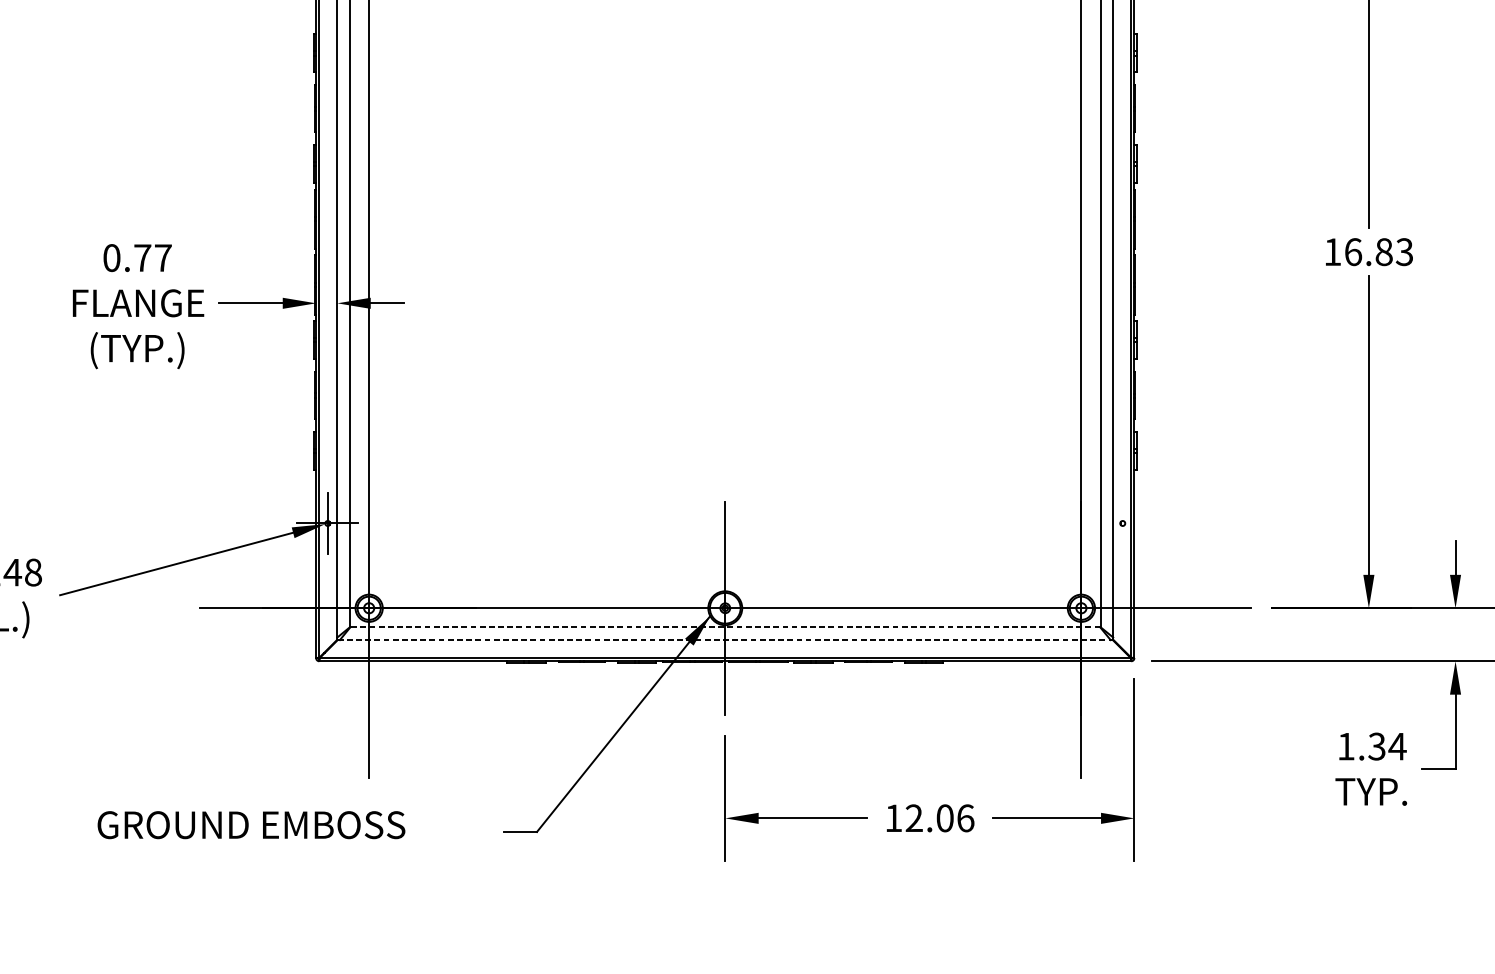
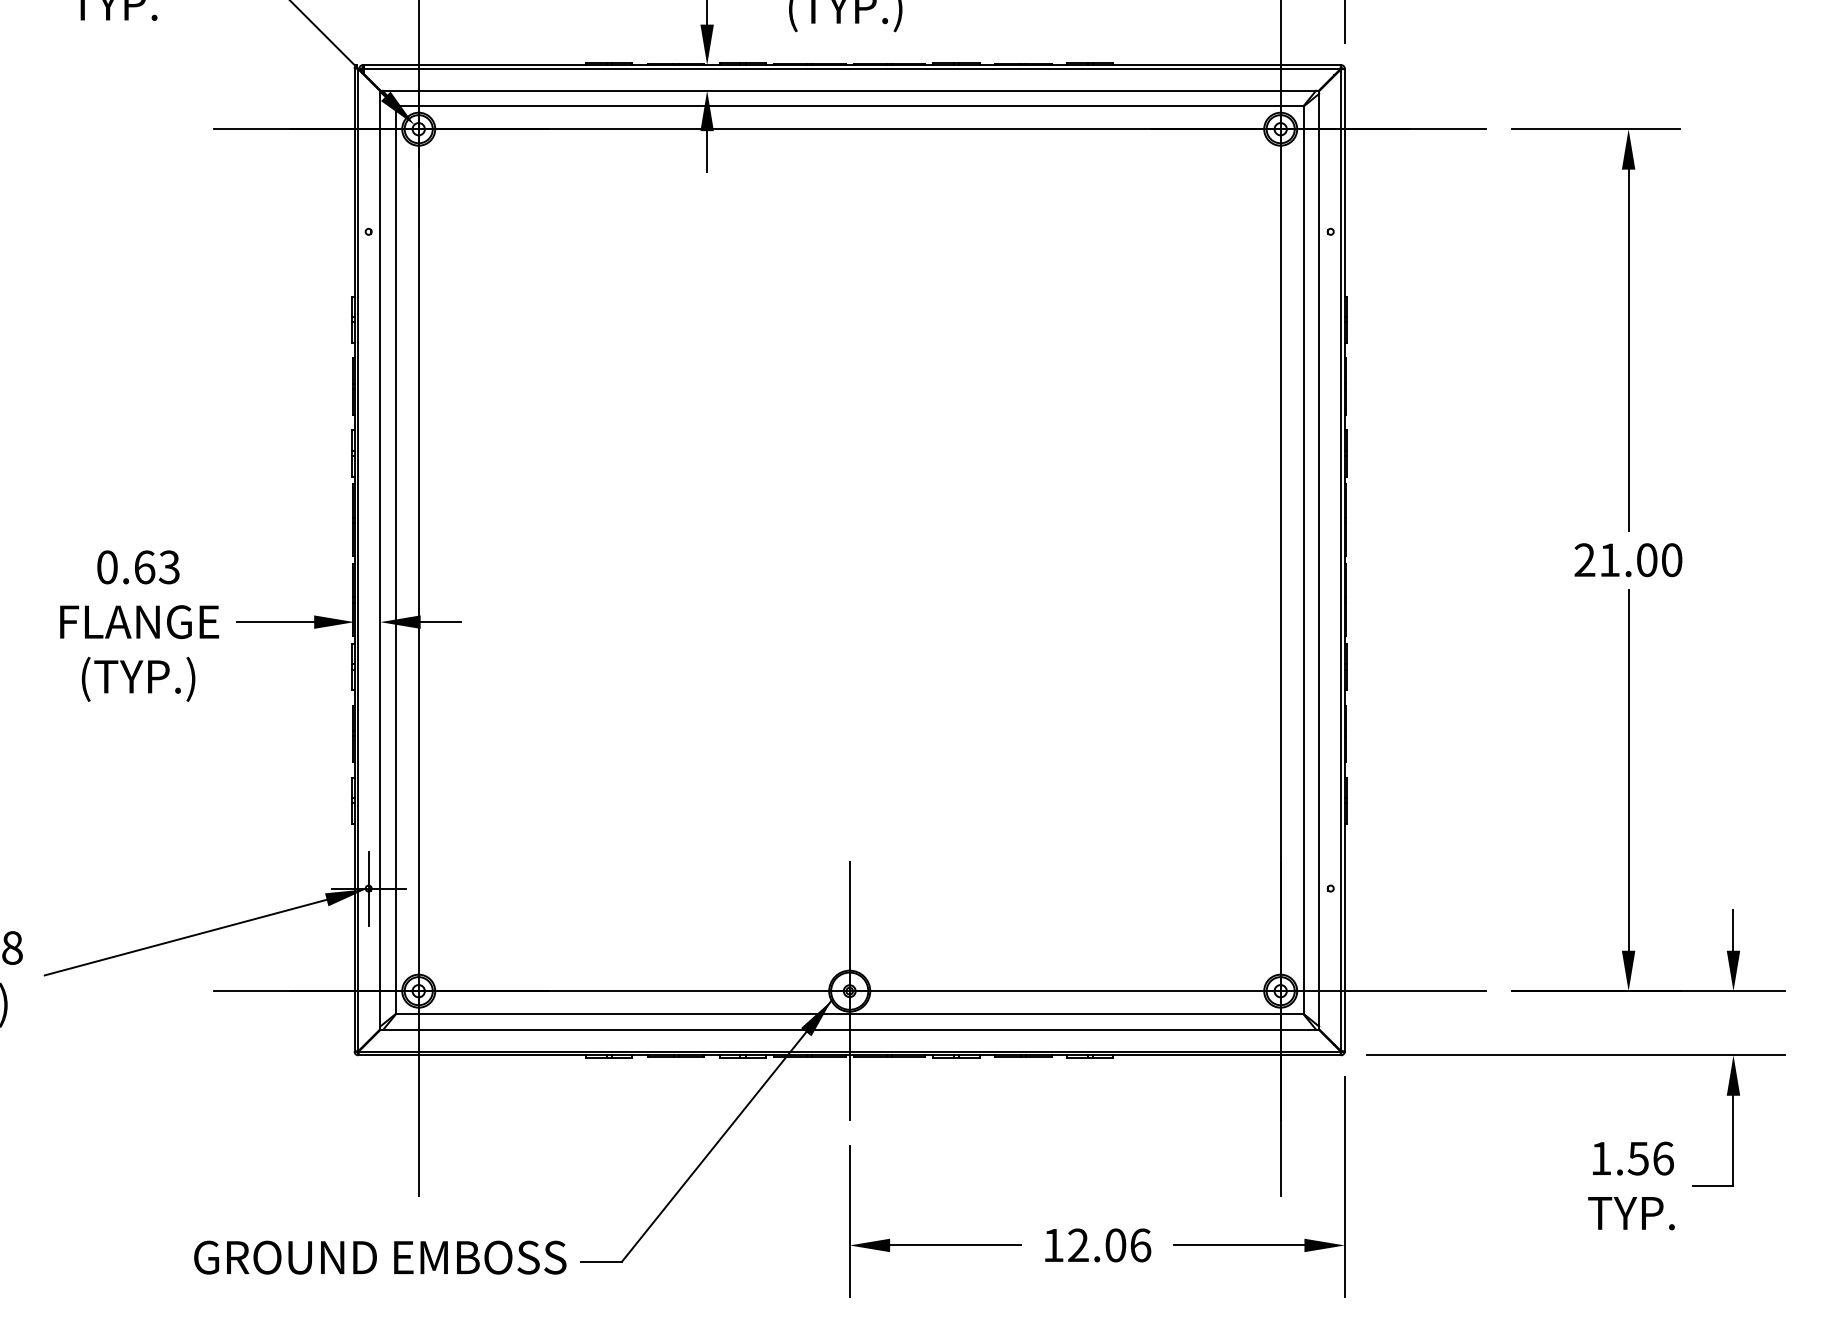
text: (1368, 252) -> (1628, 560), 16.83 -> 21.00
text: (152, 258) -> (156, 567), 0.77 -> 0.63
line: (725, 627) -> (849, 1014), dashed -> solid
line: (725, 639) -> (850, 1029), dashed -> solid
text: (1386, 746) -> (1650, 1158), 1.34 -> 1.56
text: (251, 825) -> (380, 1257), moved

